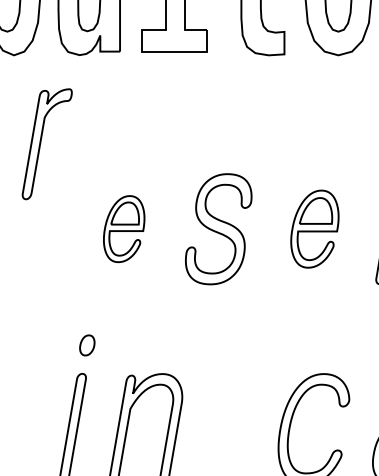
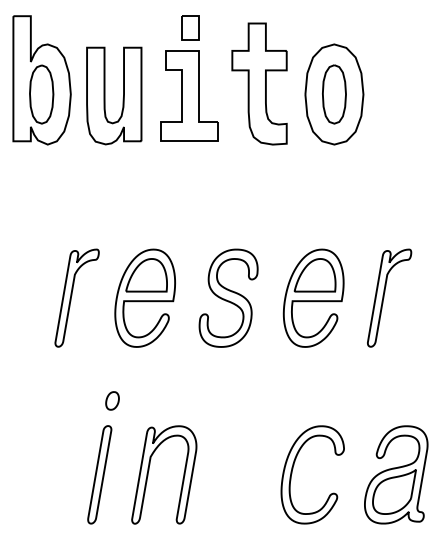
part: (46, 143) -> (76, 297), moved
part: (123, 228) -> (144, 297), size x1.67
part: (314, 228) -> (313, 297), size x1.43

